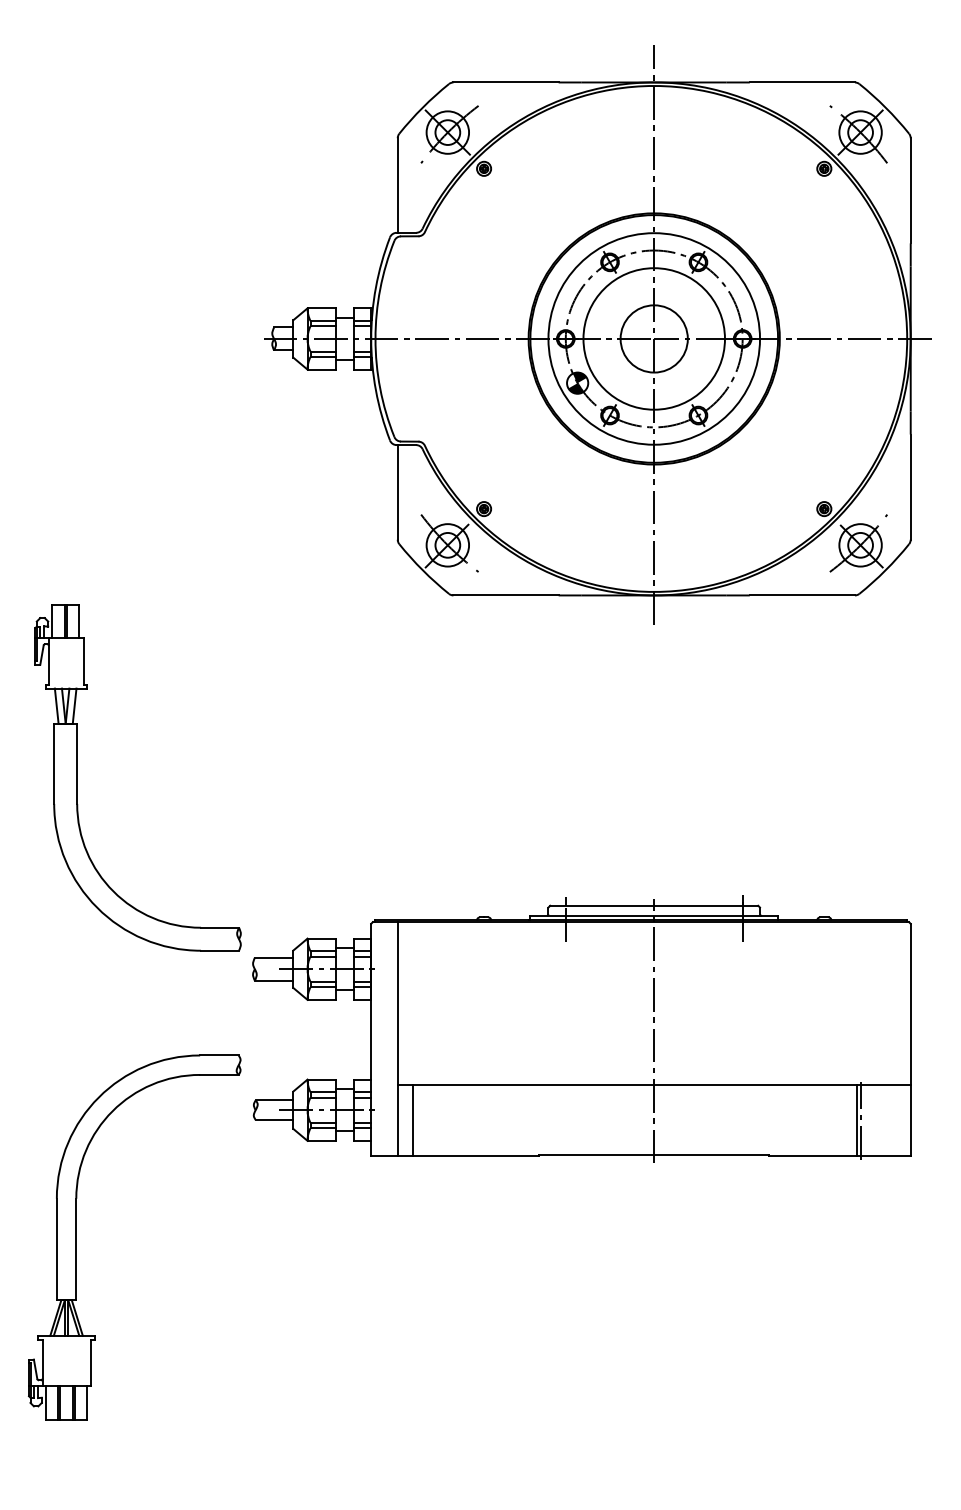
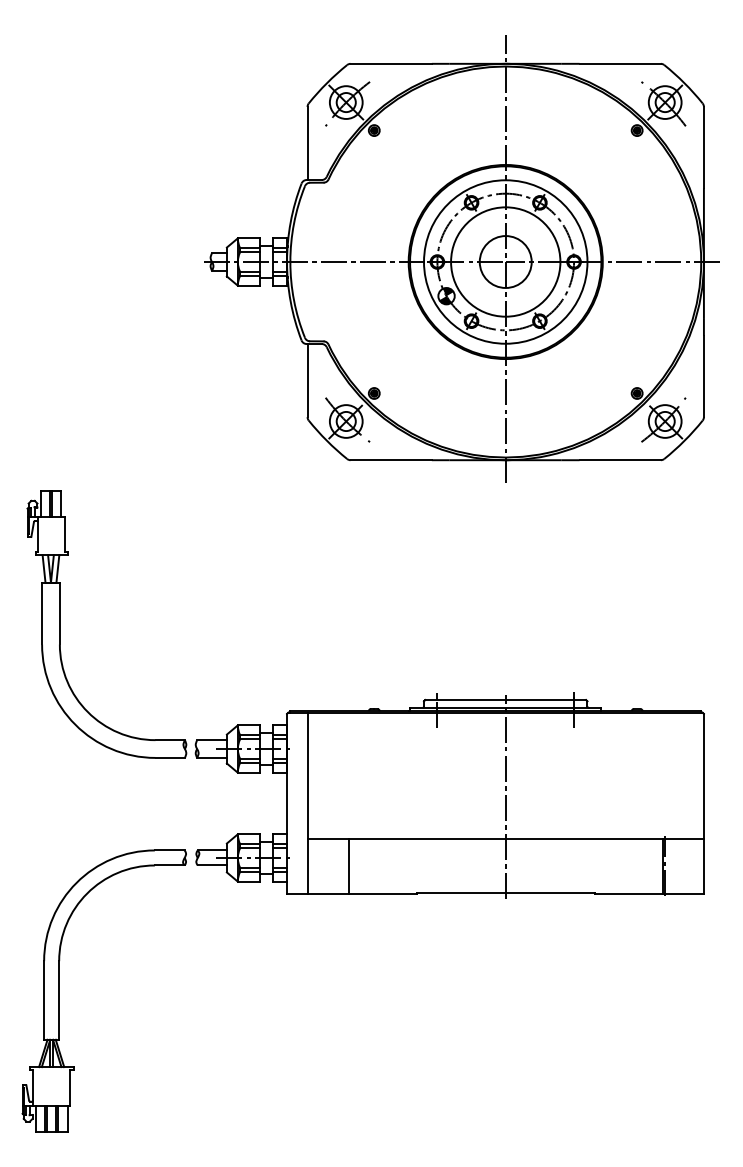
part: (77, 777) -> (60, 624), moved
line: (412, 1120) -> (348, 865), moved
part: (76, 1237) -> (59, 991), moved

